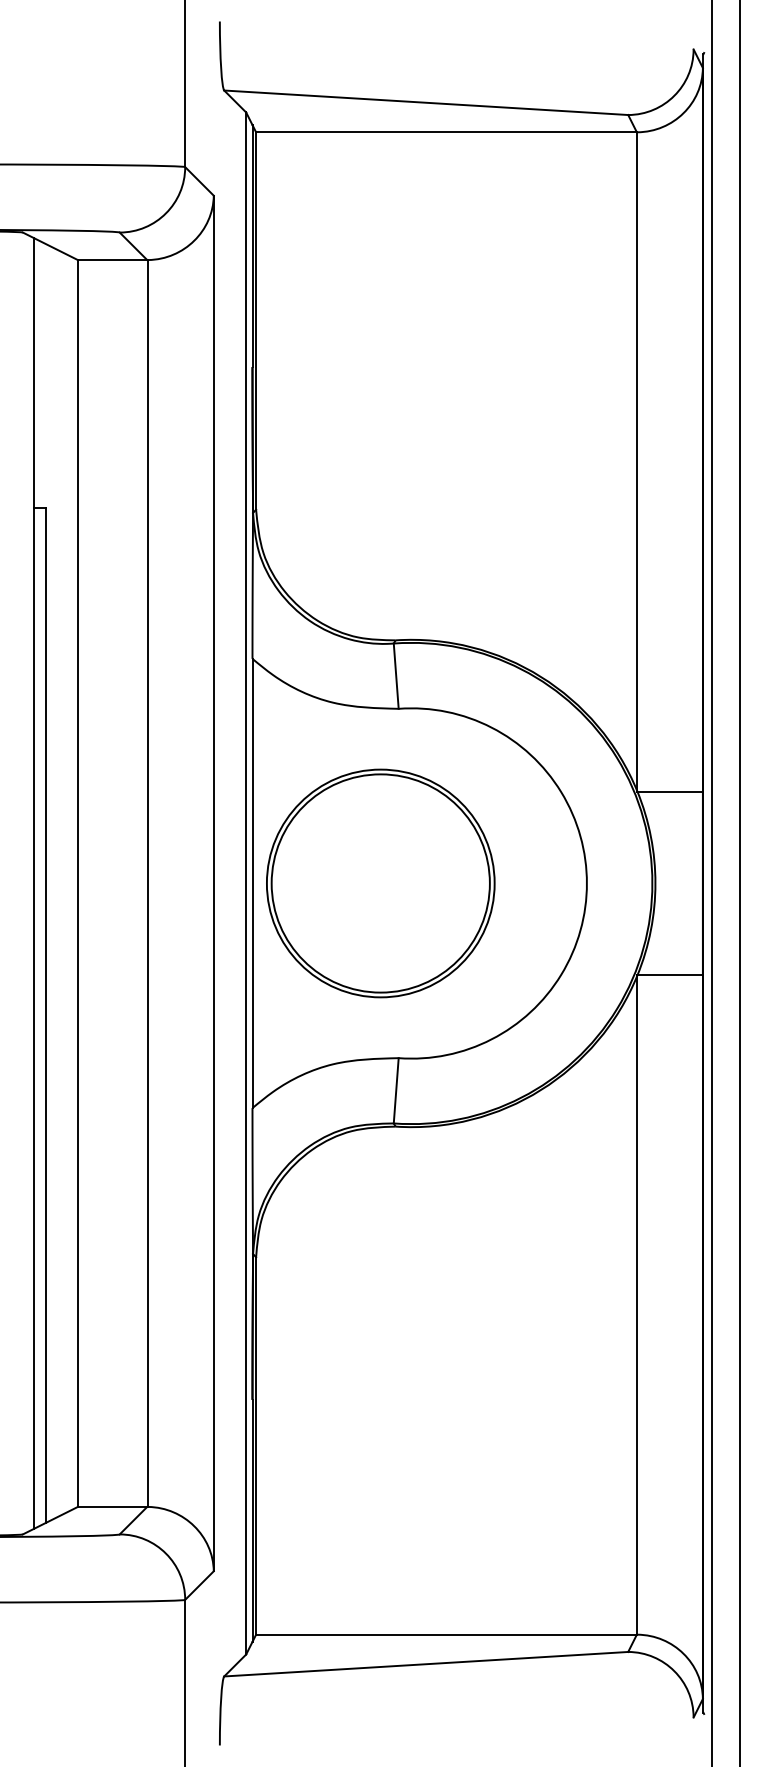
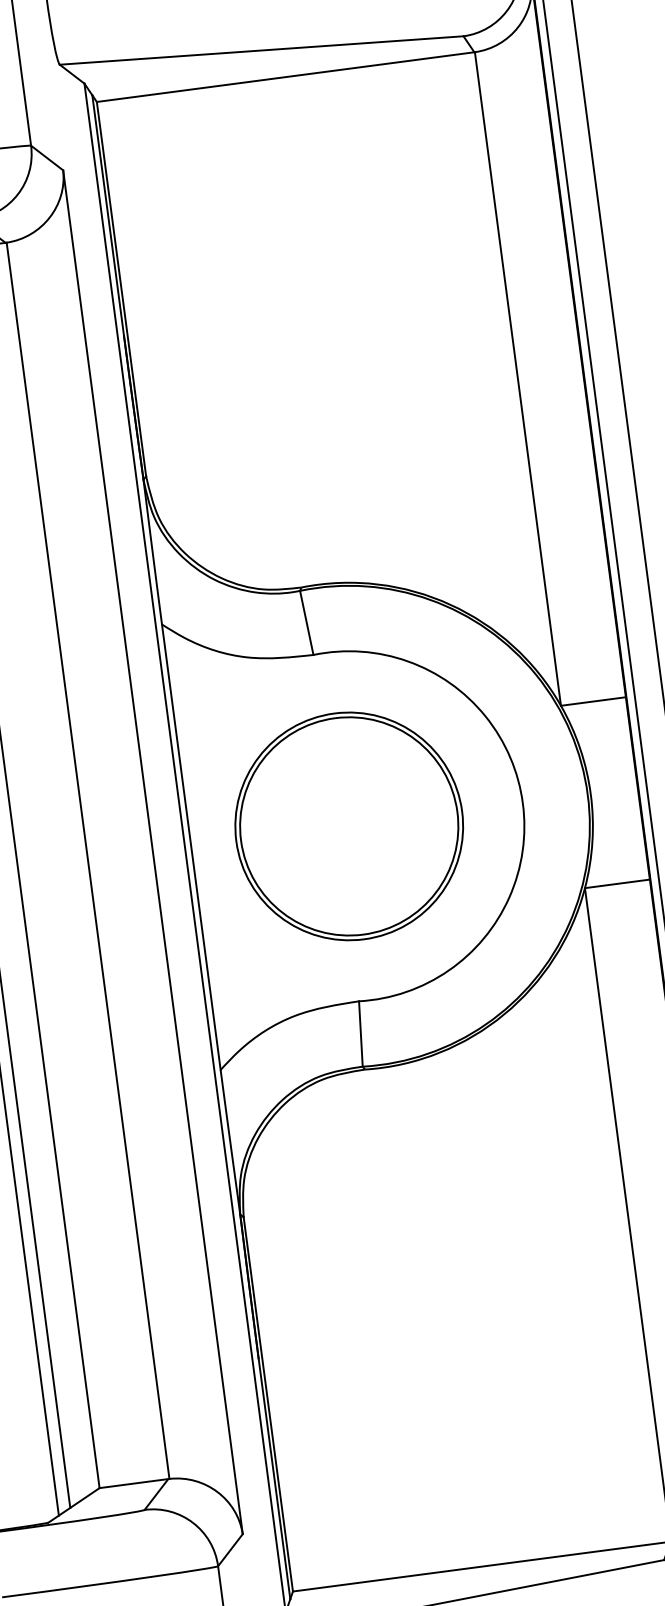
part: (380, 883) -> (348, 826), moved

